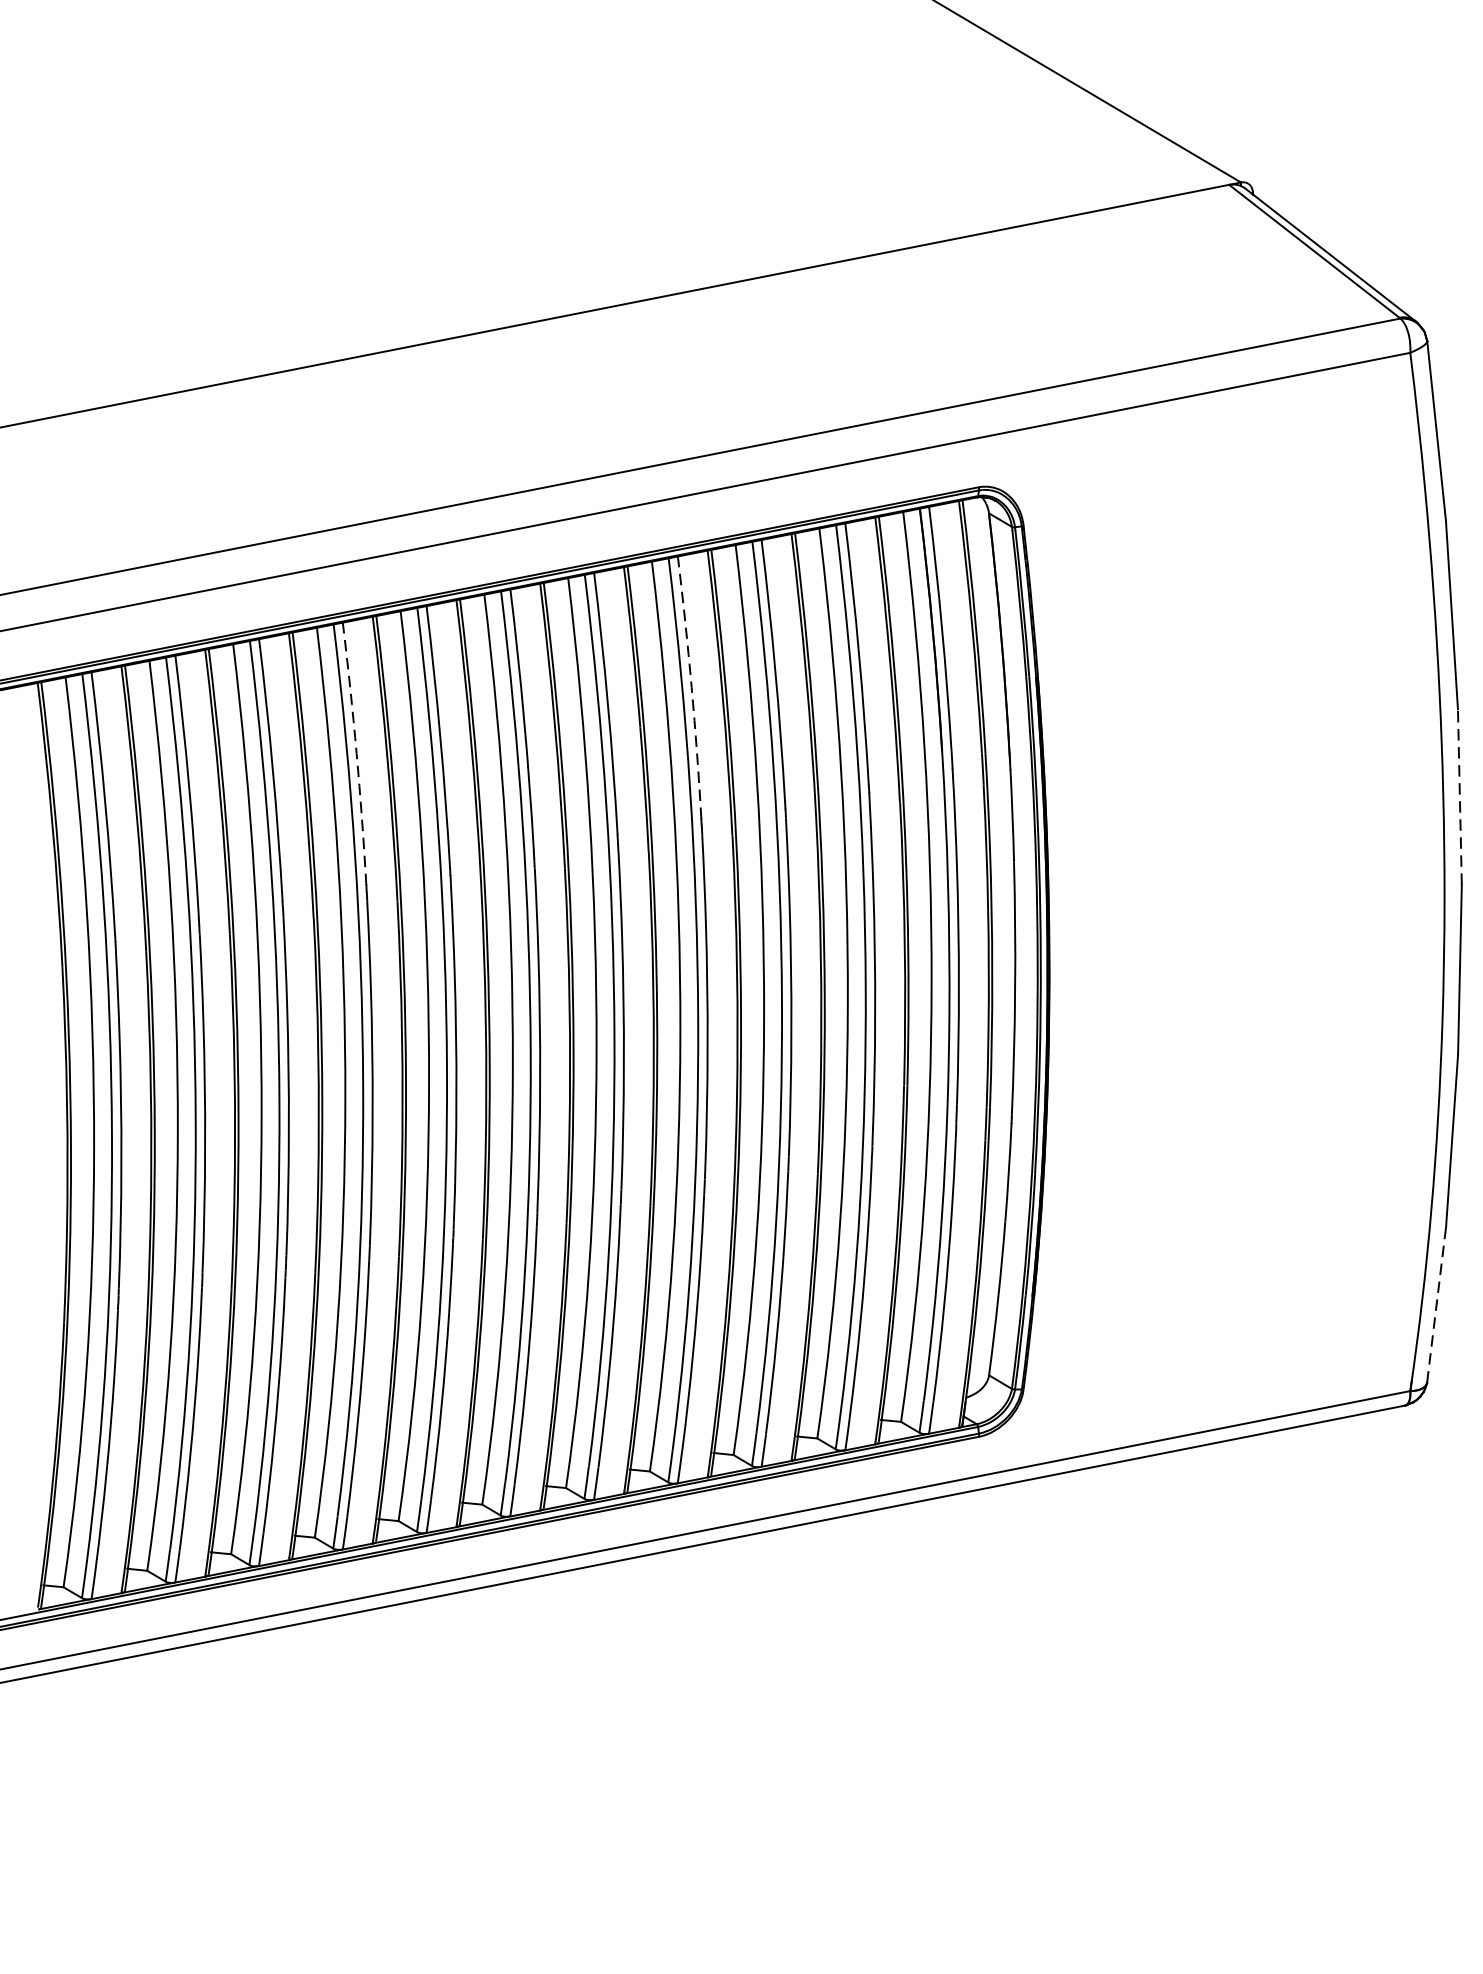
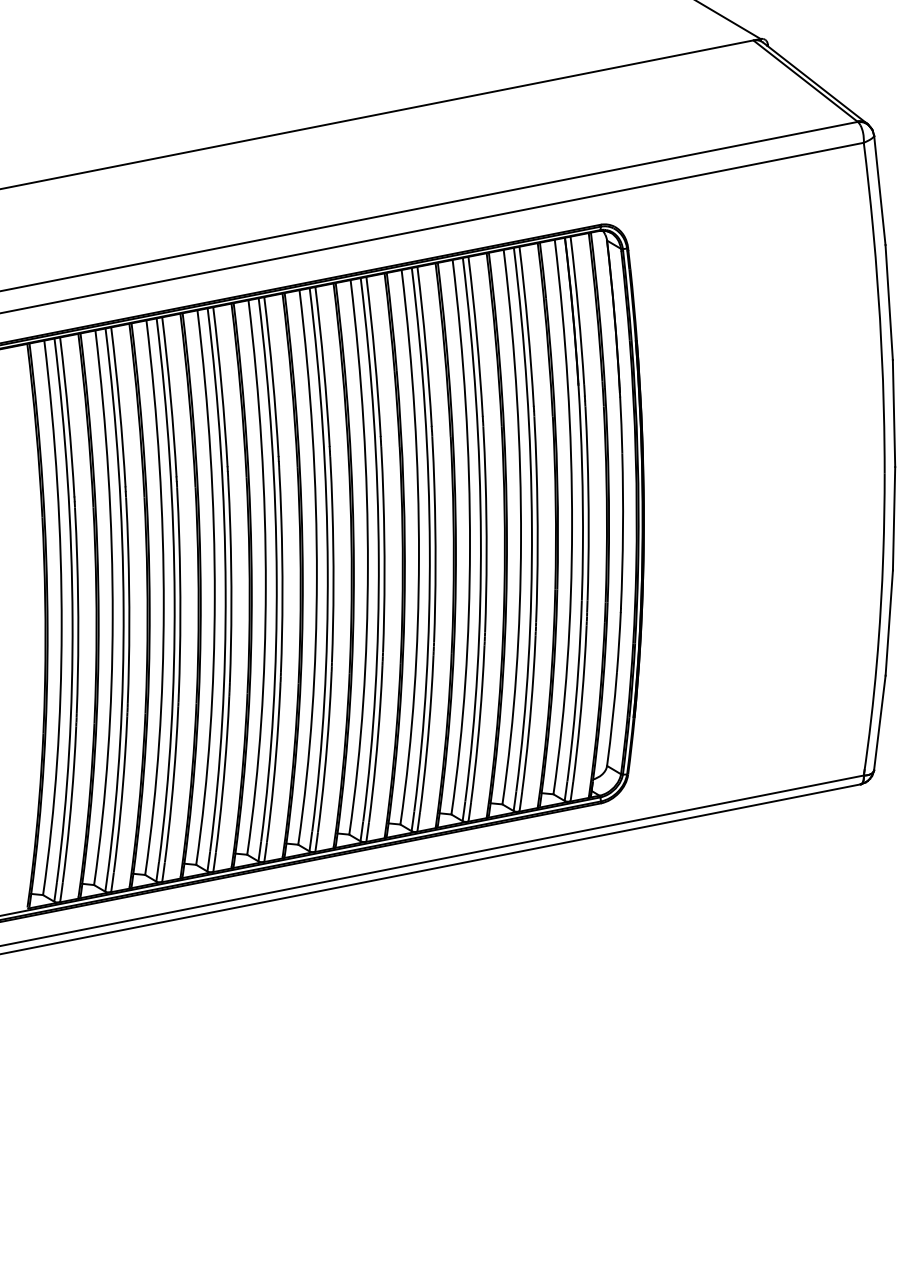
arc: (691, 687) -> (425, 346), dashed -> solid
arc: (356, 754) -> (221, 387), dashed -> solid
line: (1460, 797) -> (894, 413), dashed -> solid
line: (1436, 1304) -> (879, 722), dashed -> solid

